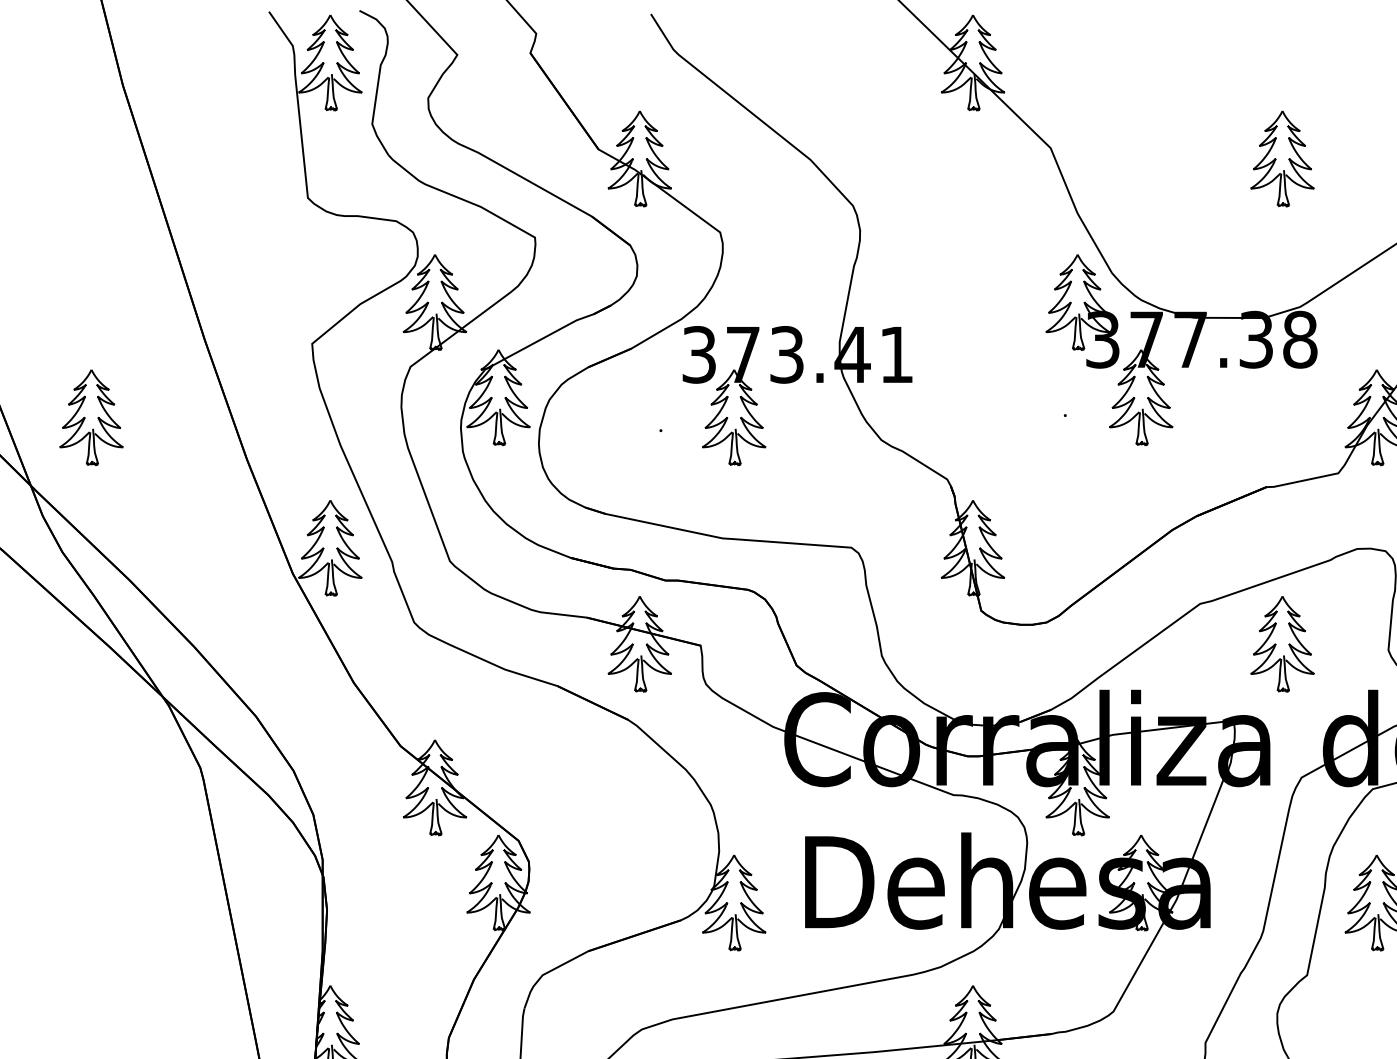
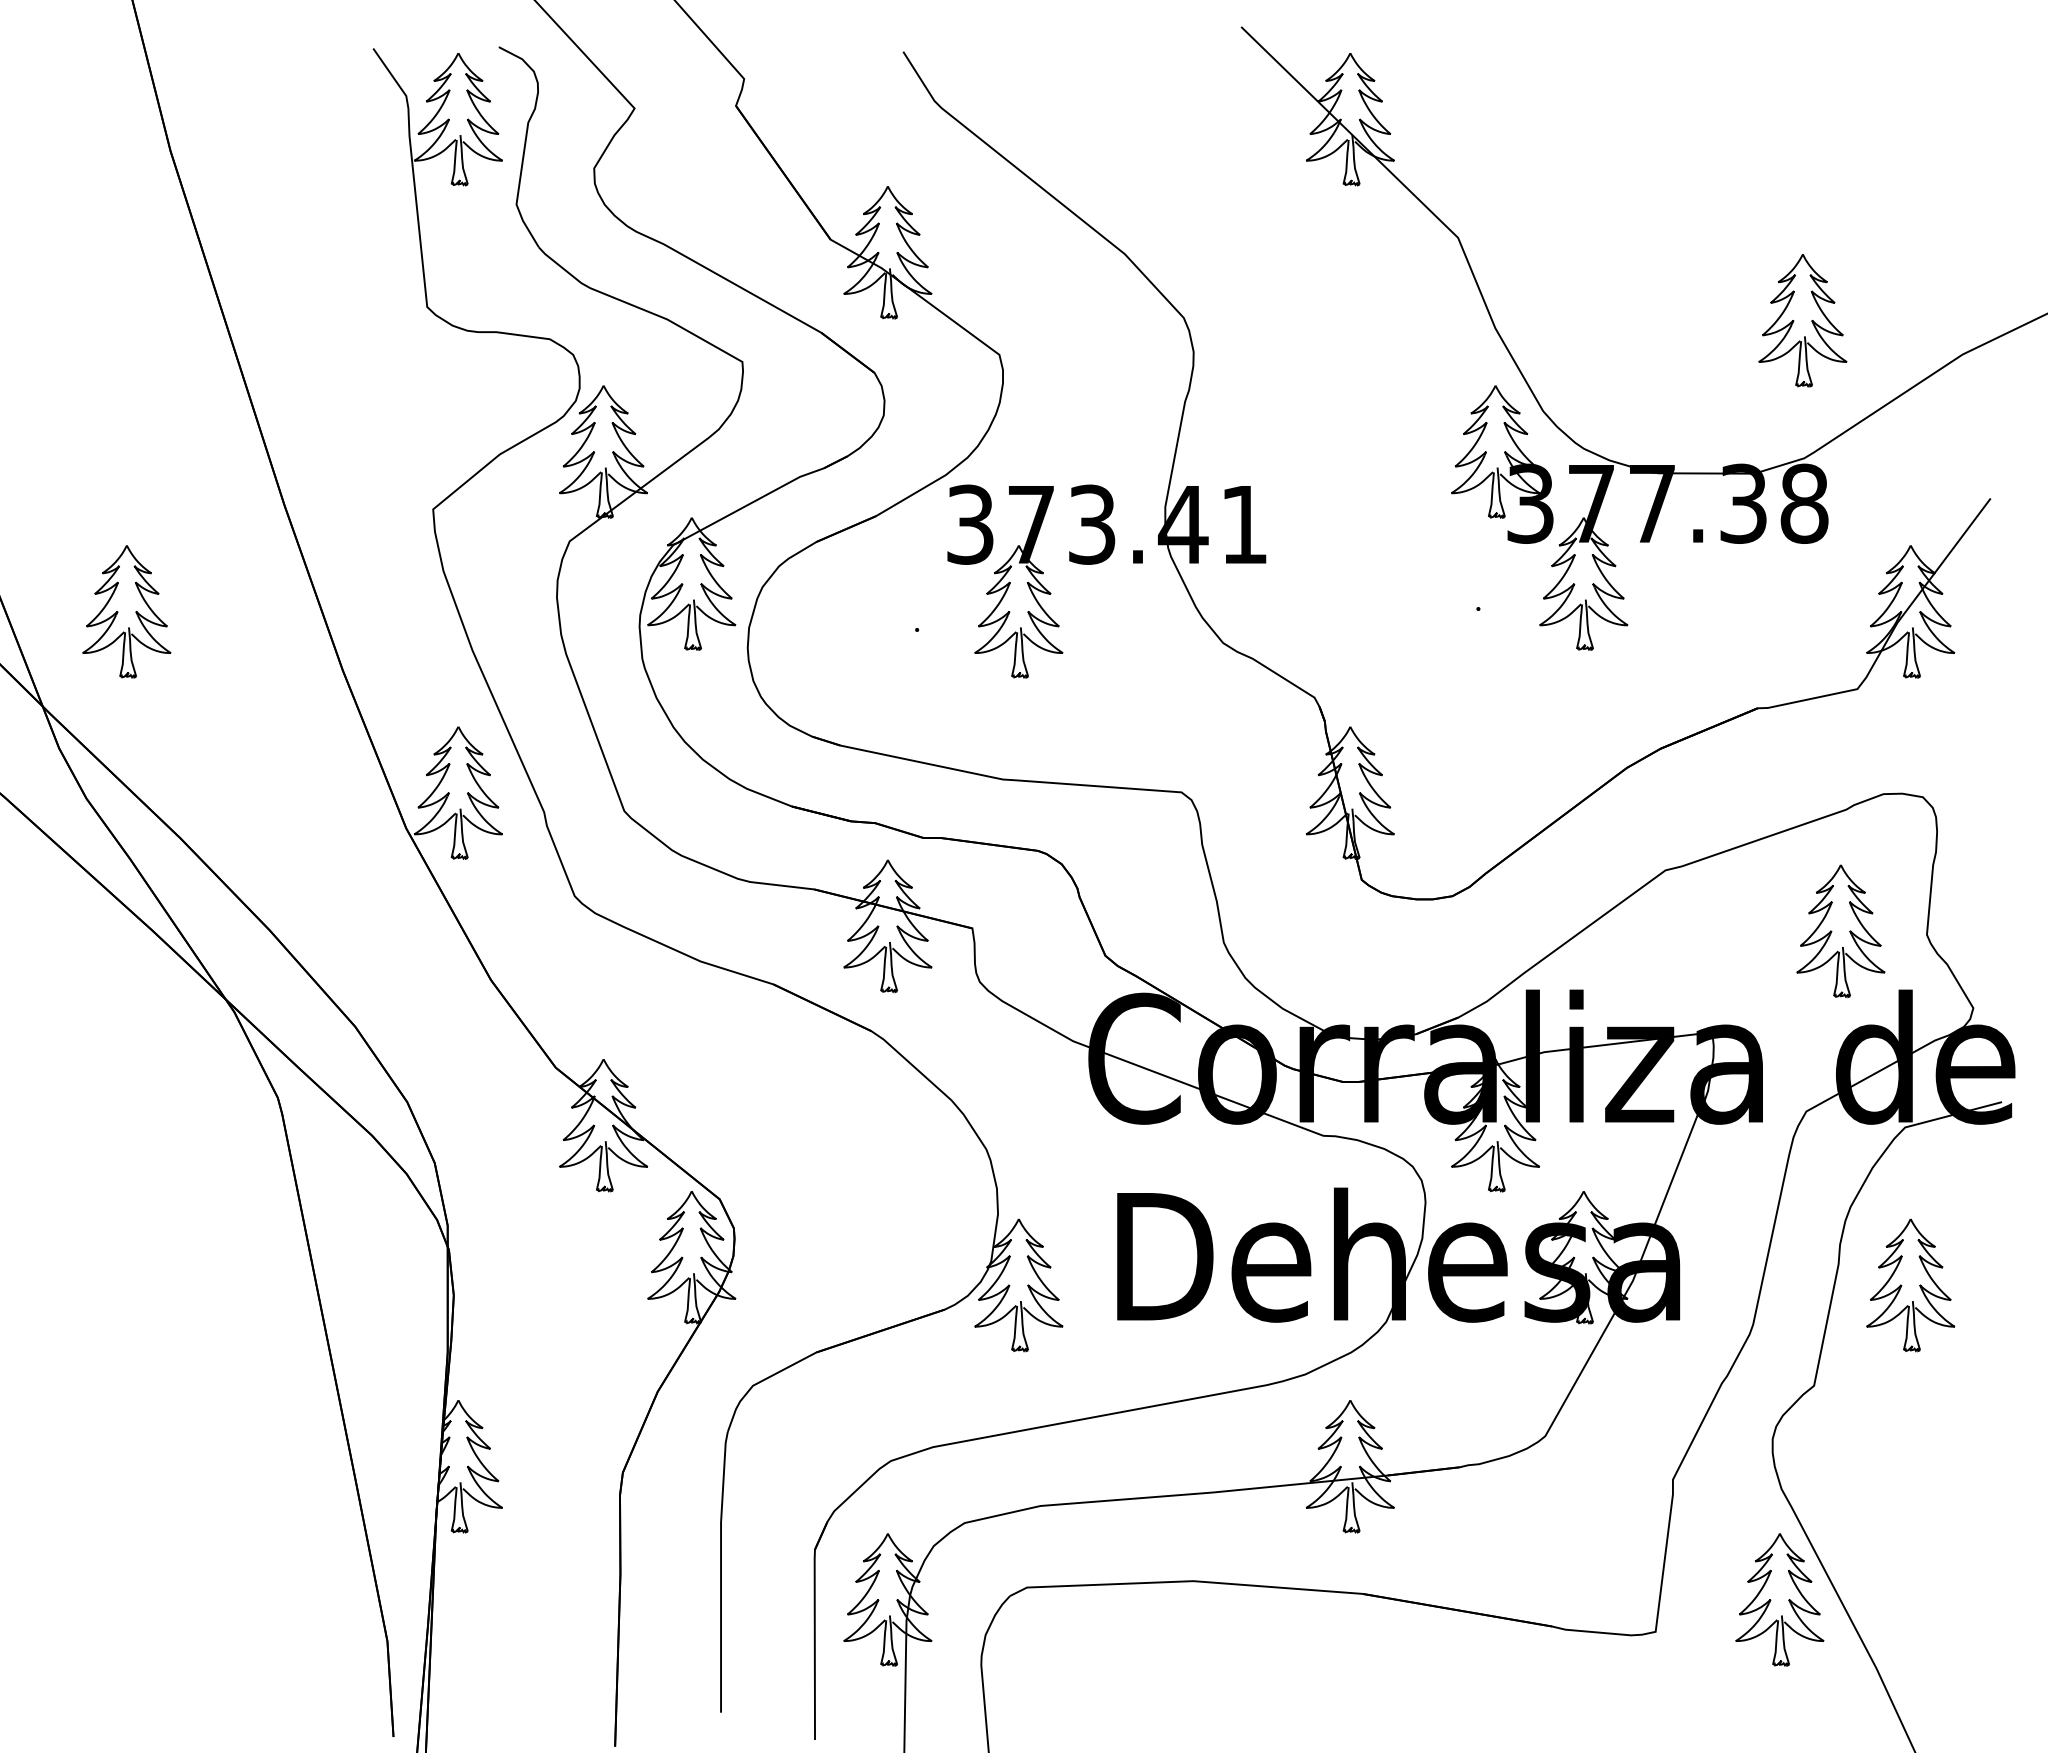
part: (1282, 158) -> (1802, 320), moved
part: (1282, 644) -> (1840, 931), moved

